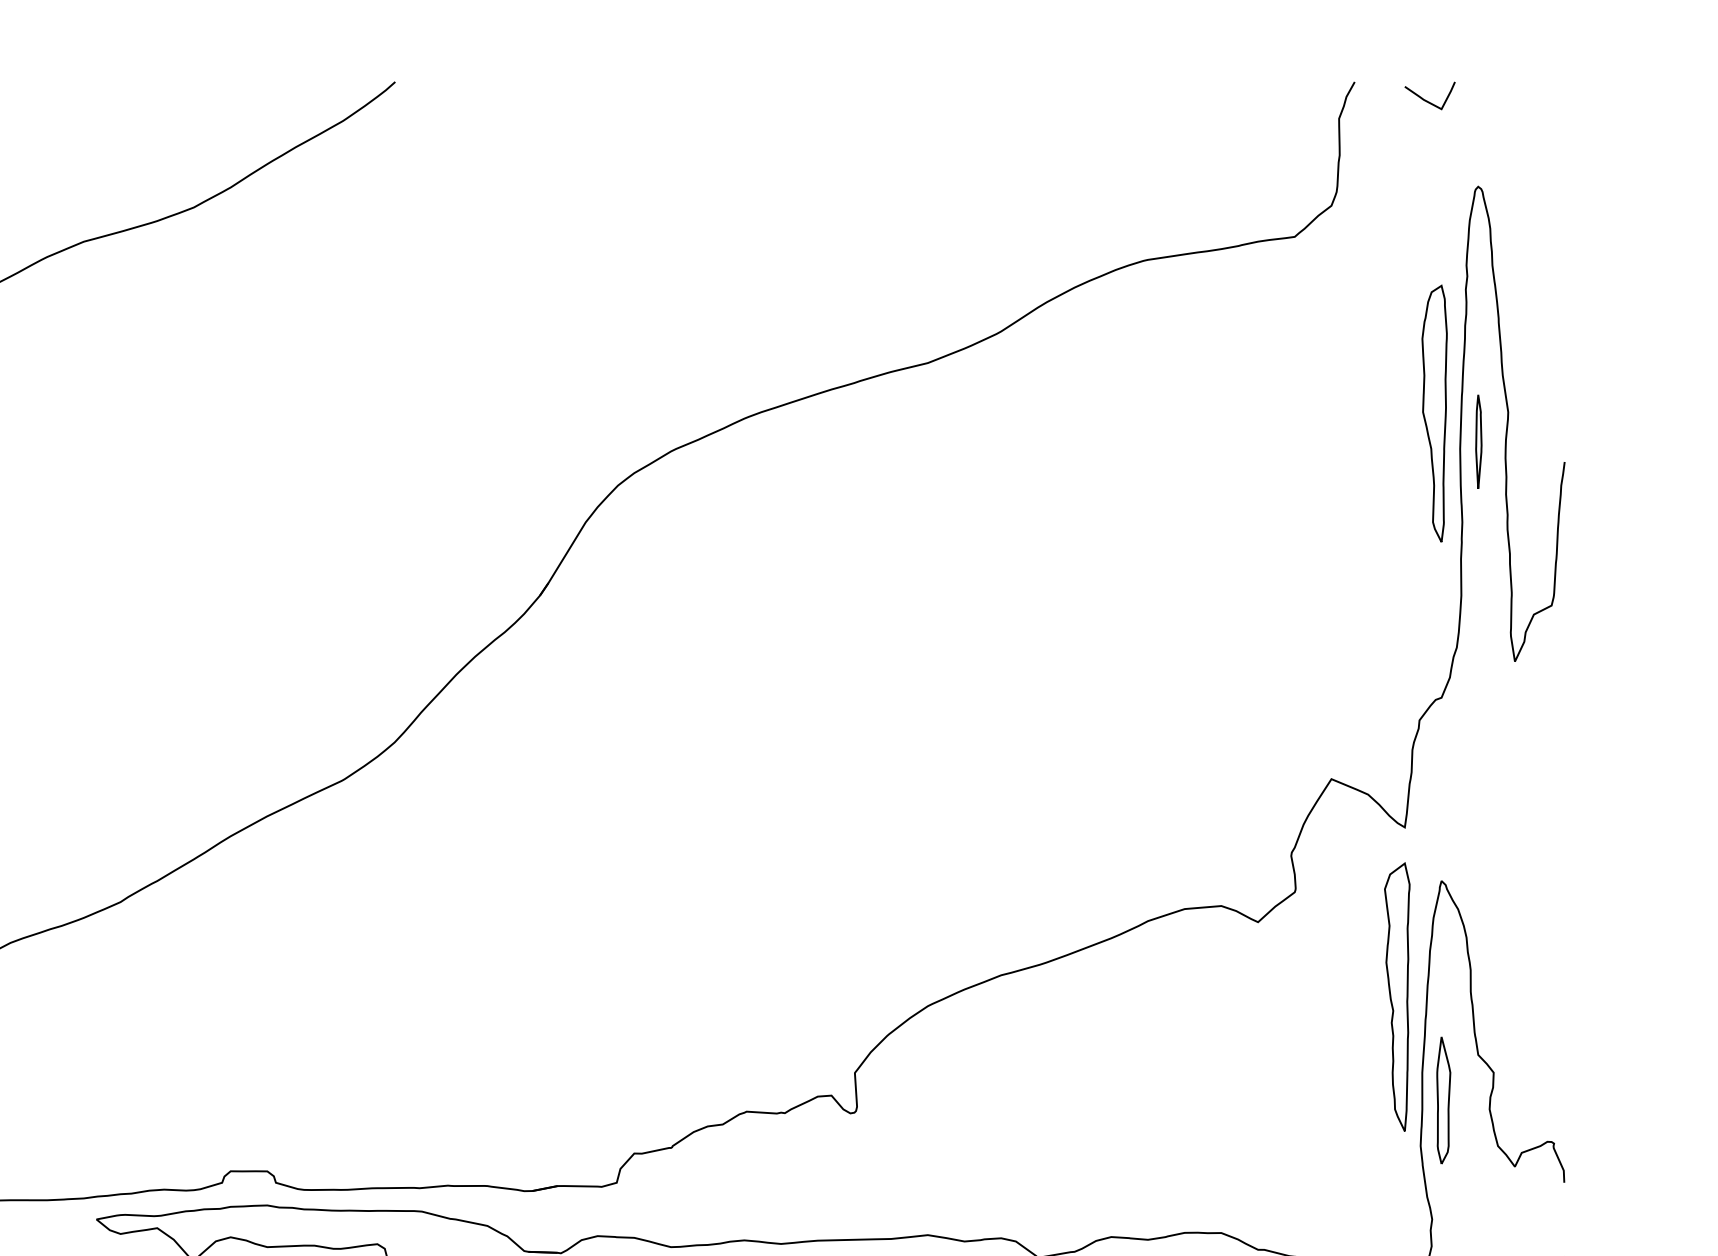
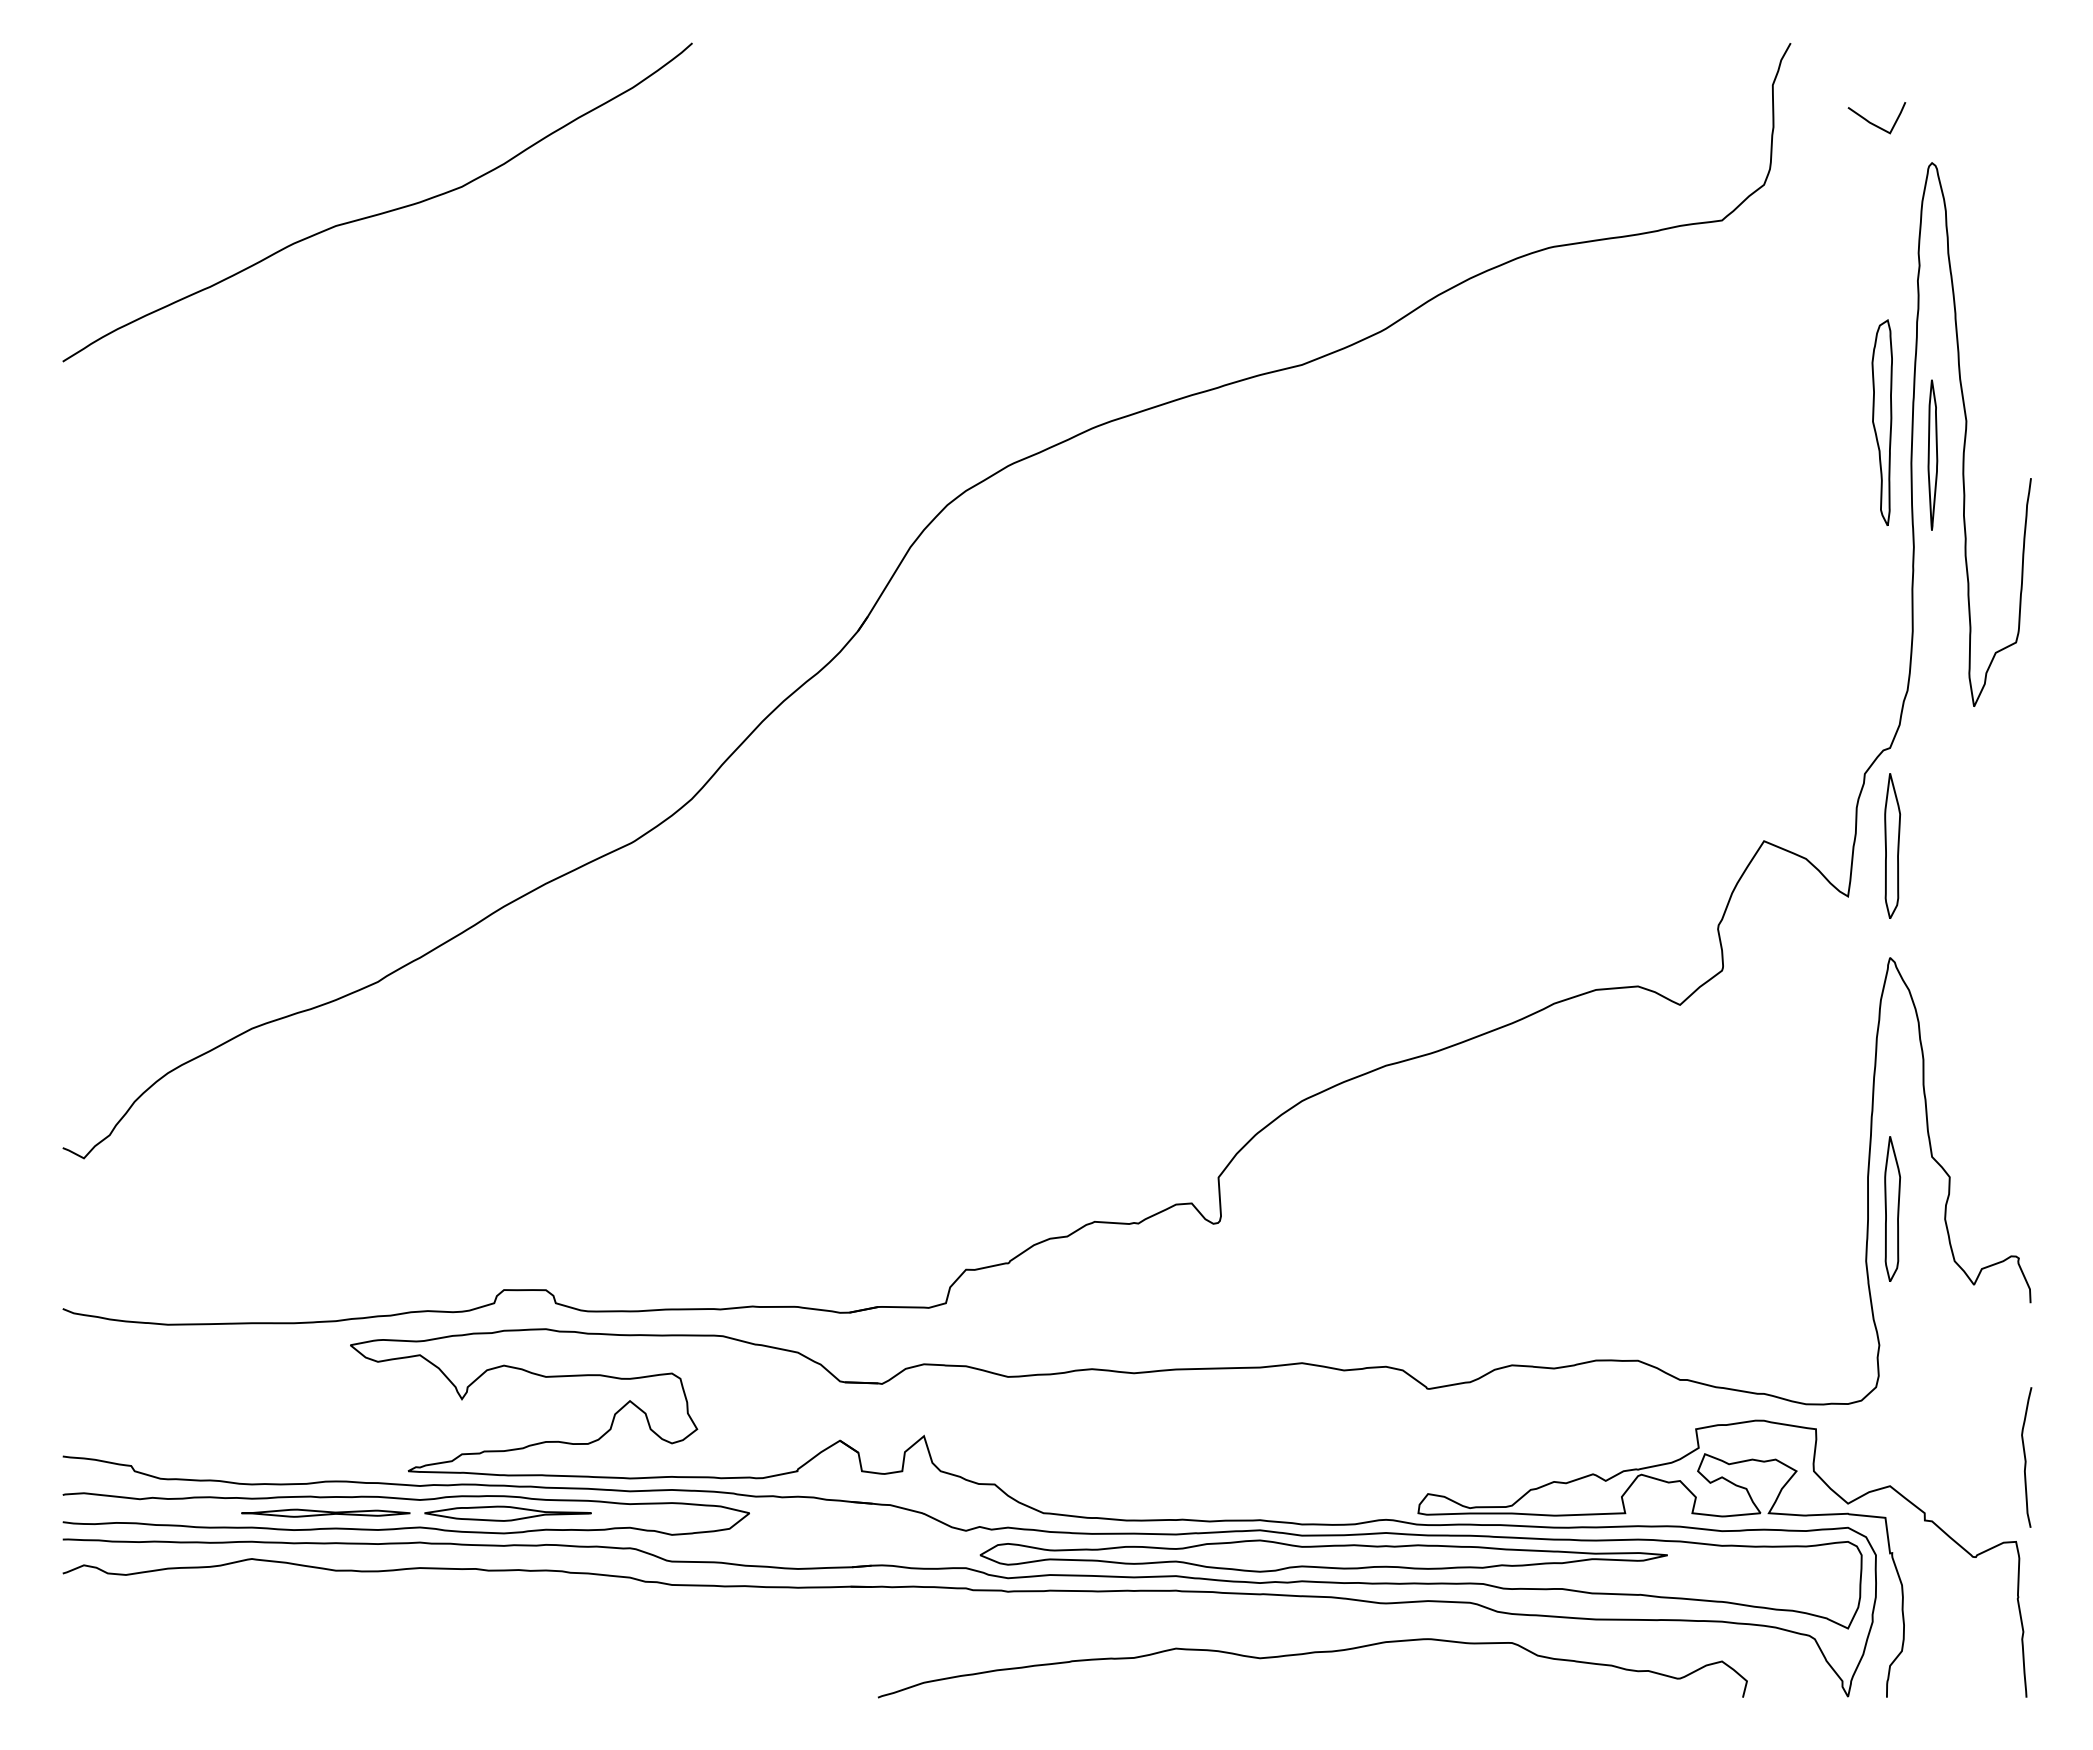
curve: (1427, 100) -> (1873, 123), moved
part: (1434, 413) -> (1882, 422), size x0.7
part: (1478, 441) -> (1932, 454), size x1.4
part: (1443, 782) -> (1892, 845), added
part: (1397, 996) -> (1839, 1090), removed

